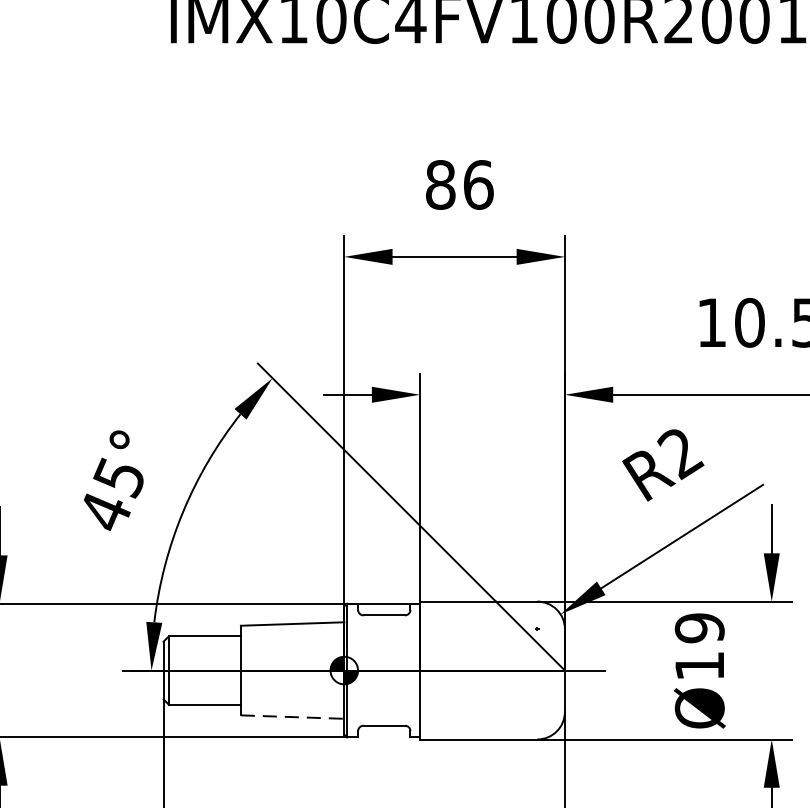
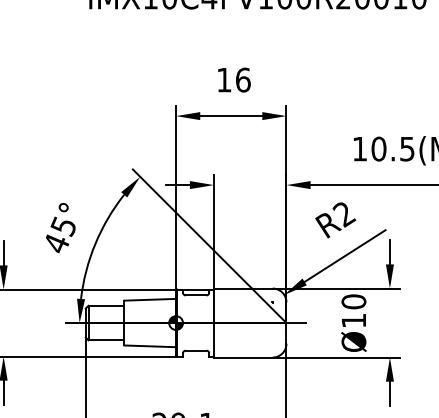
text: (441, 183) -> (224, 79), 86 -> 16
text: (698, 627) -> (353, 301), Ø19 -> Ø10
line: (293, 717) -> (150, 346), dashed -> solid

